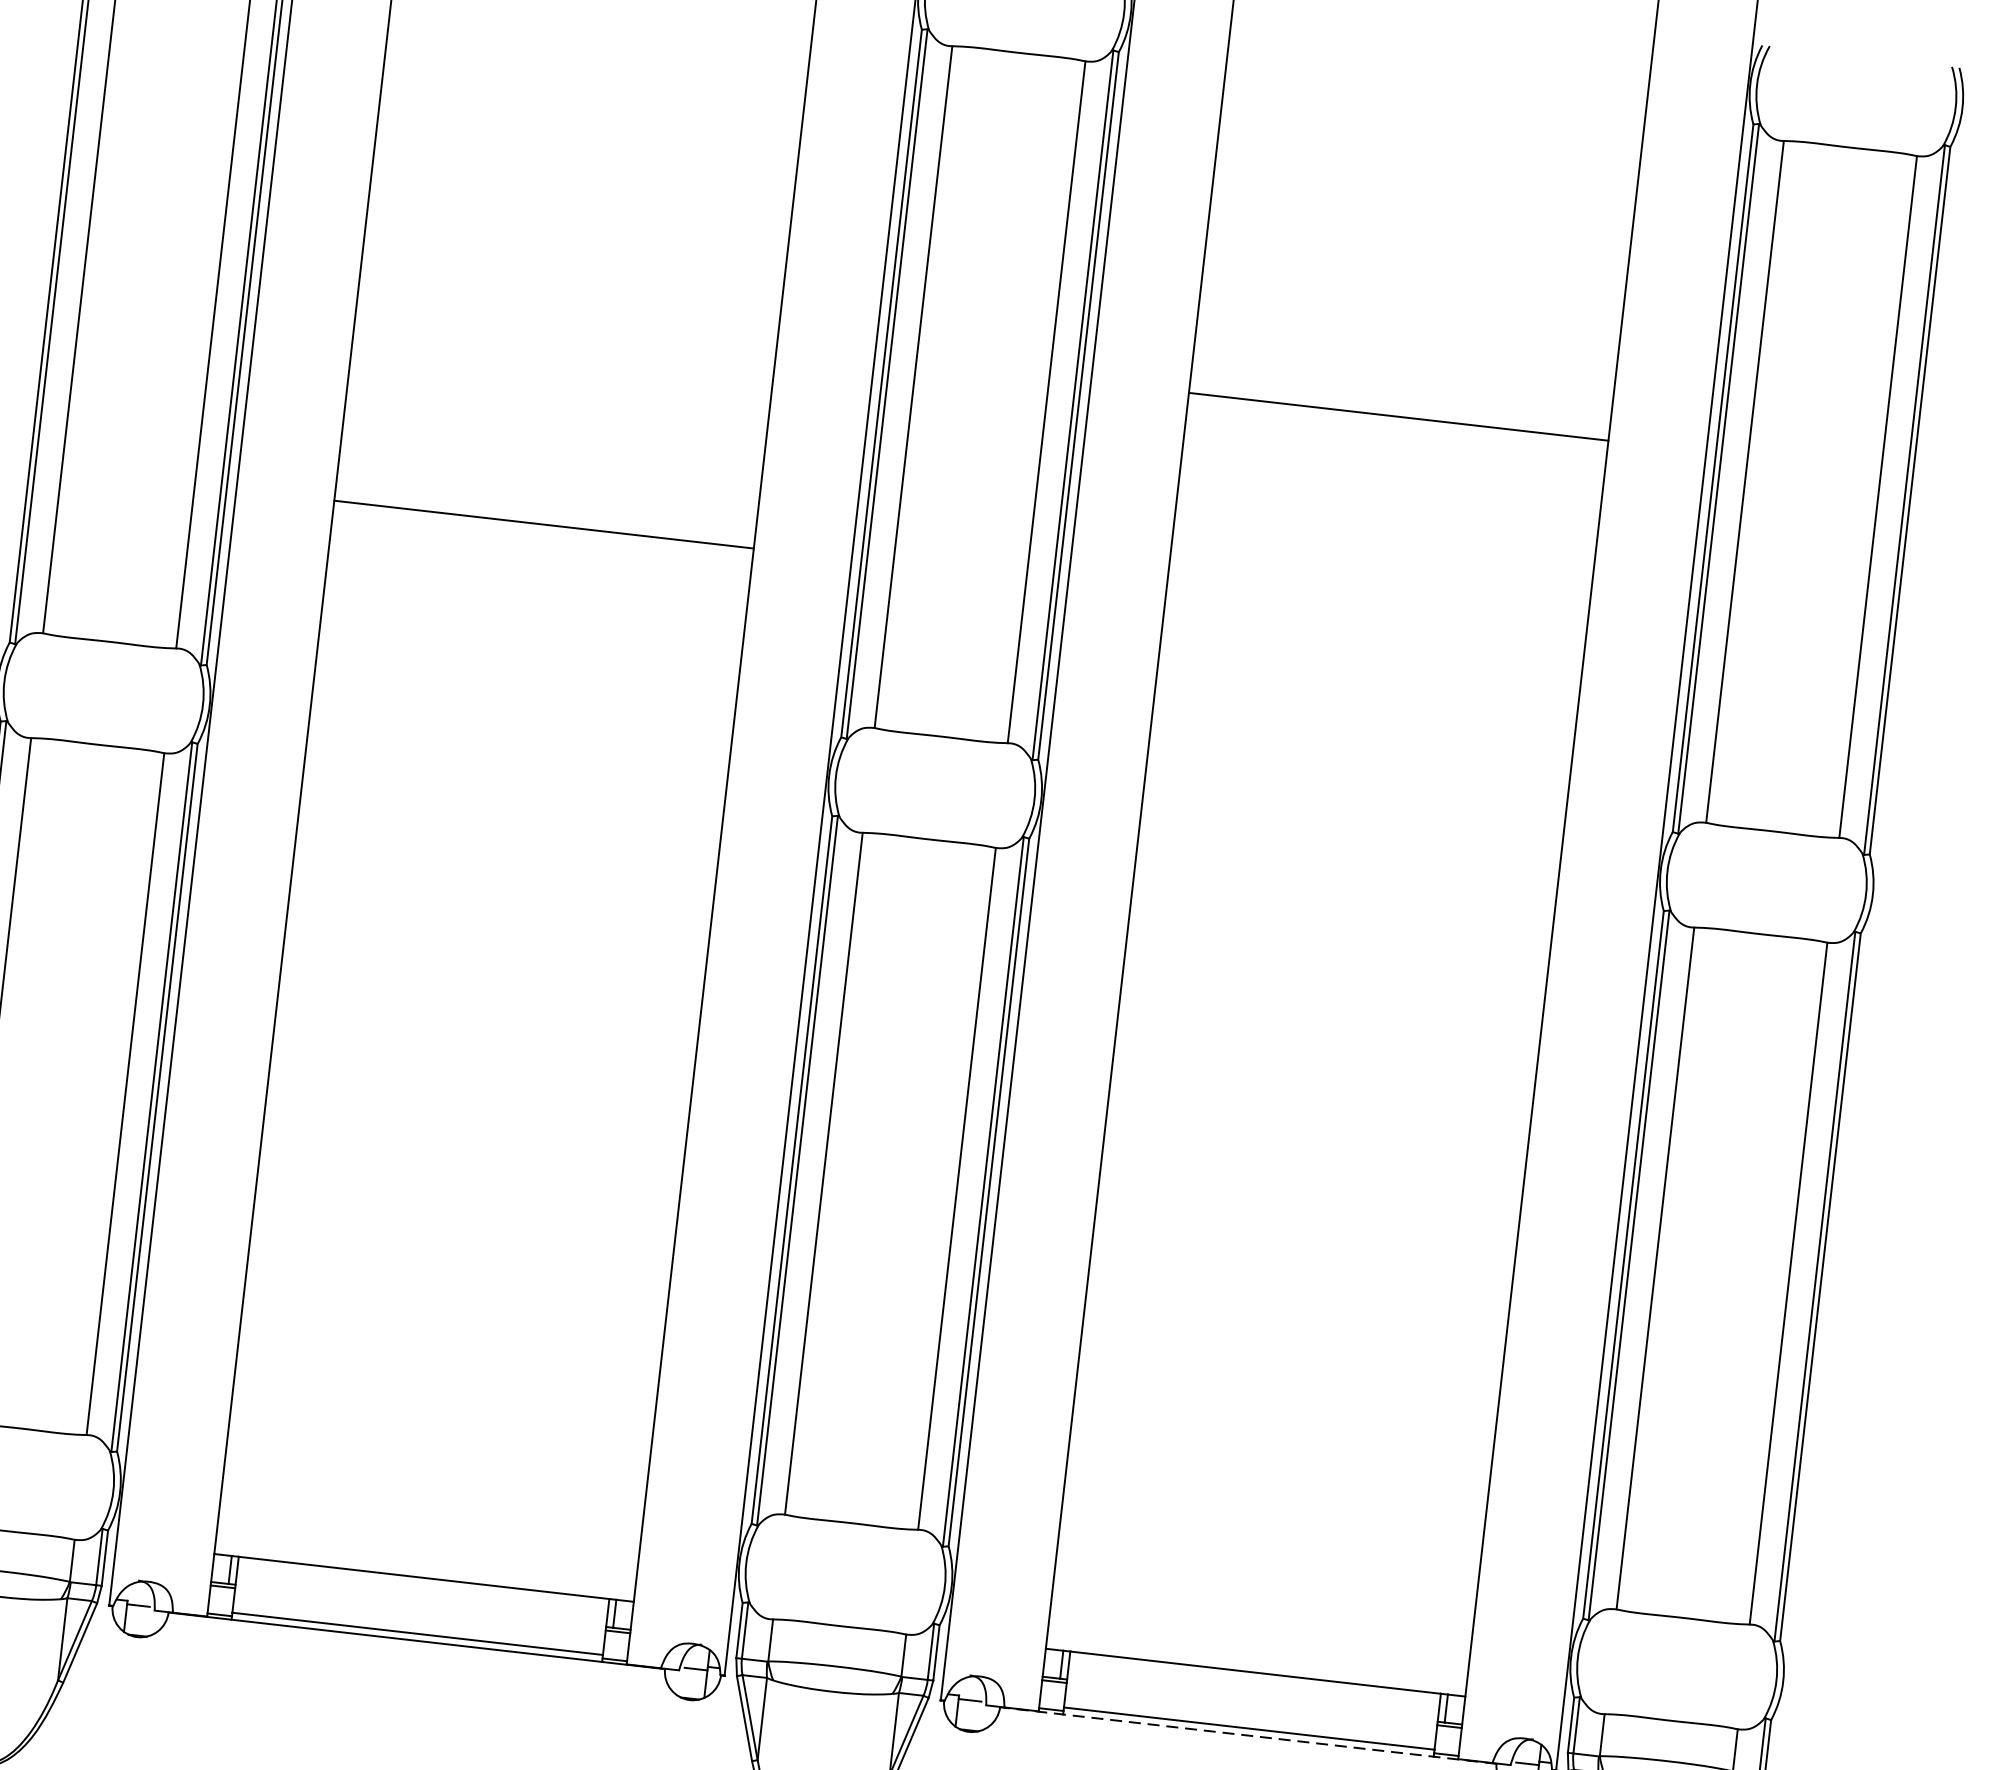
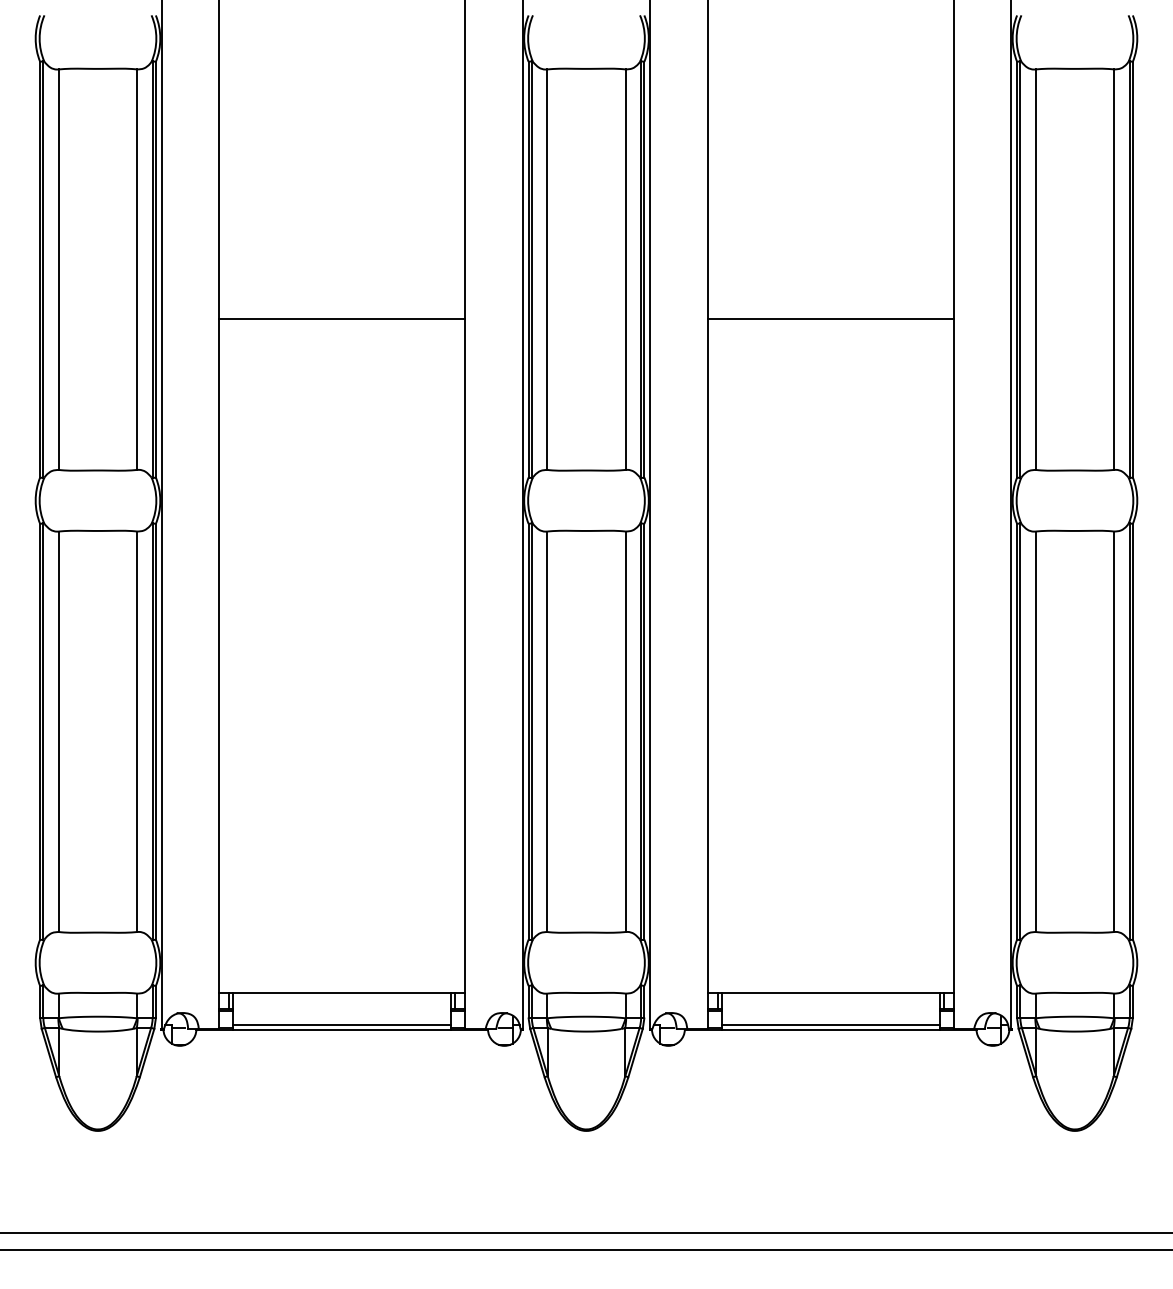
line: (1398, 416) -> (830, 318), moved
line: (544, 524) -> (342, 318), moved
line: (1248, 1735) -> (830, 1029), dashed -> solid

